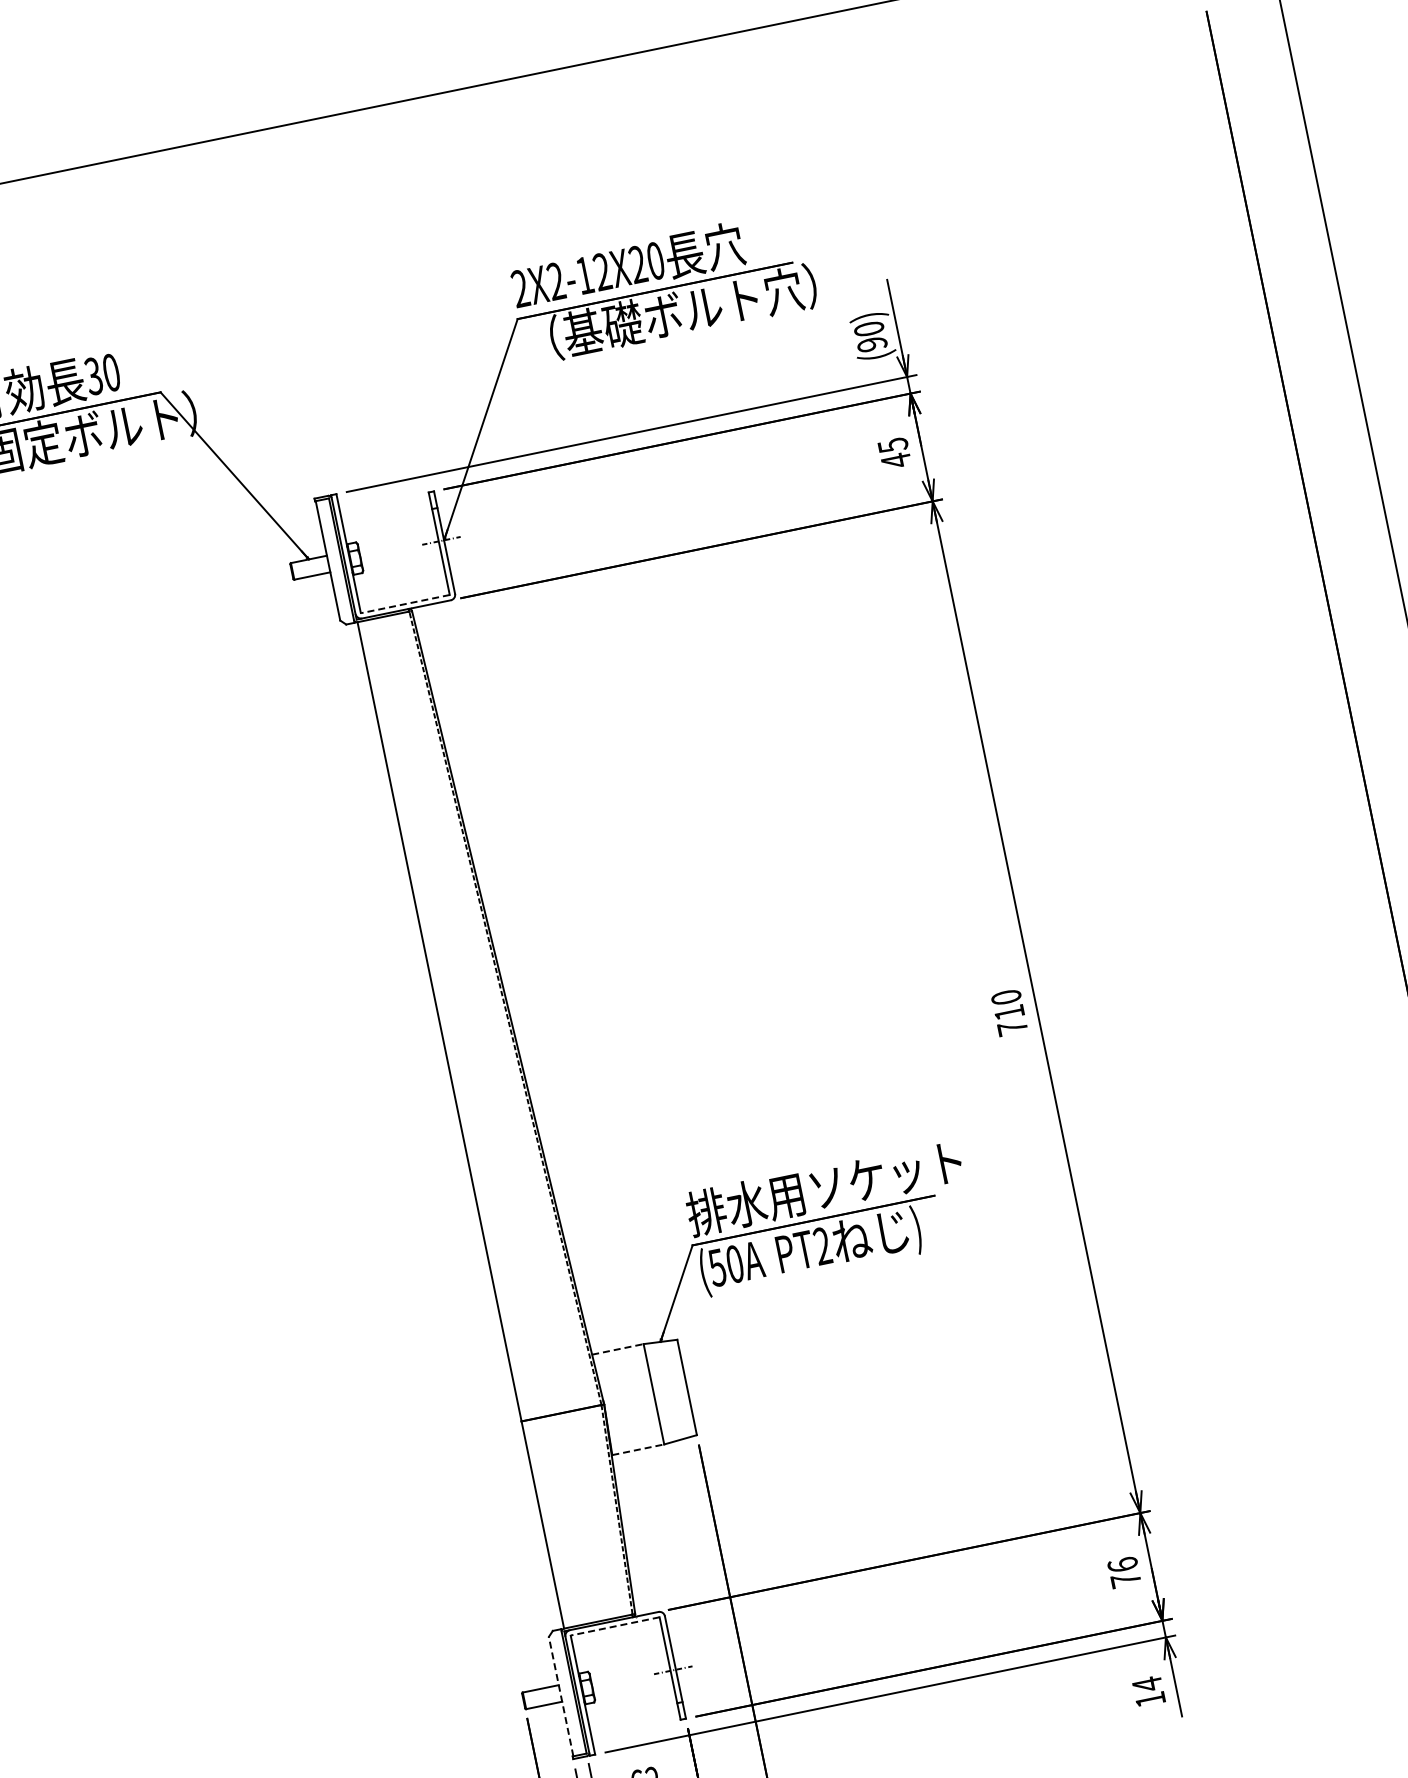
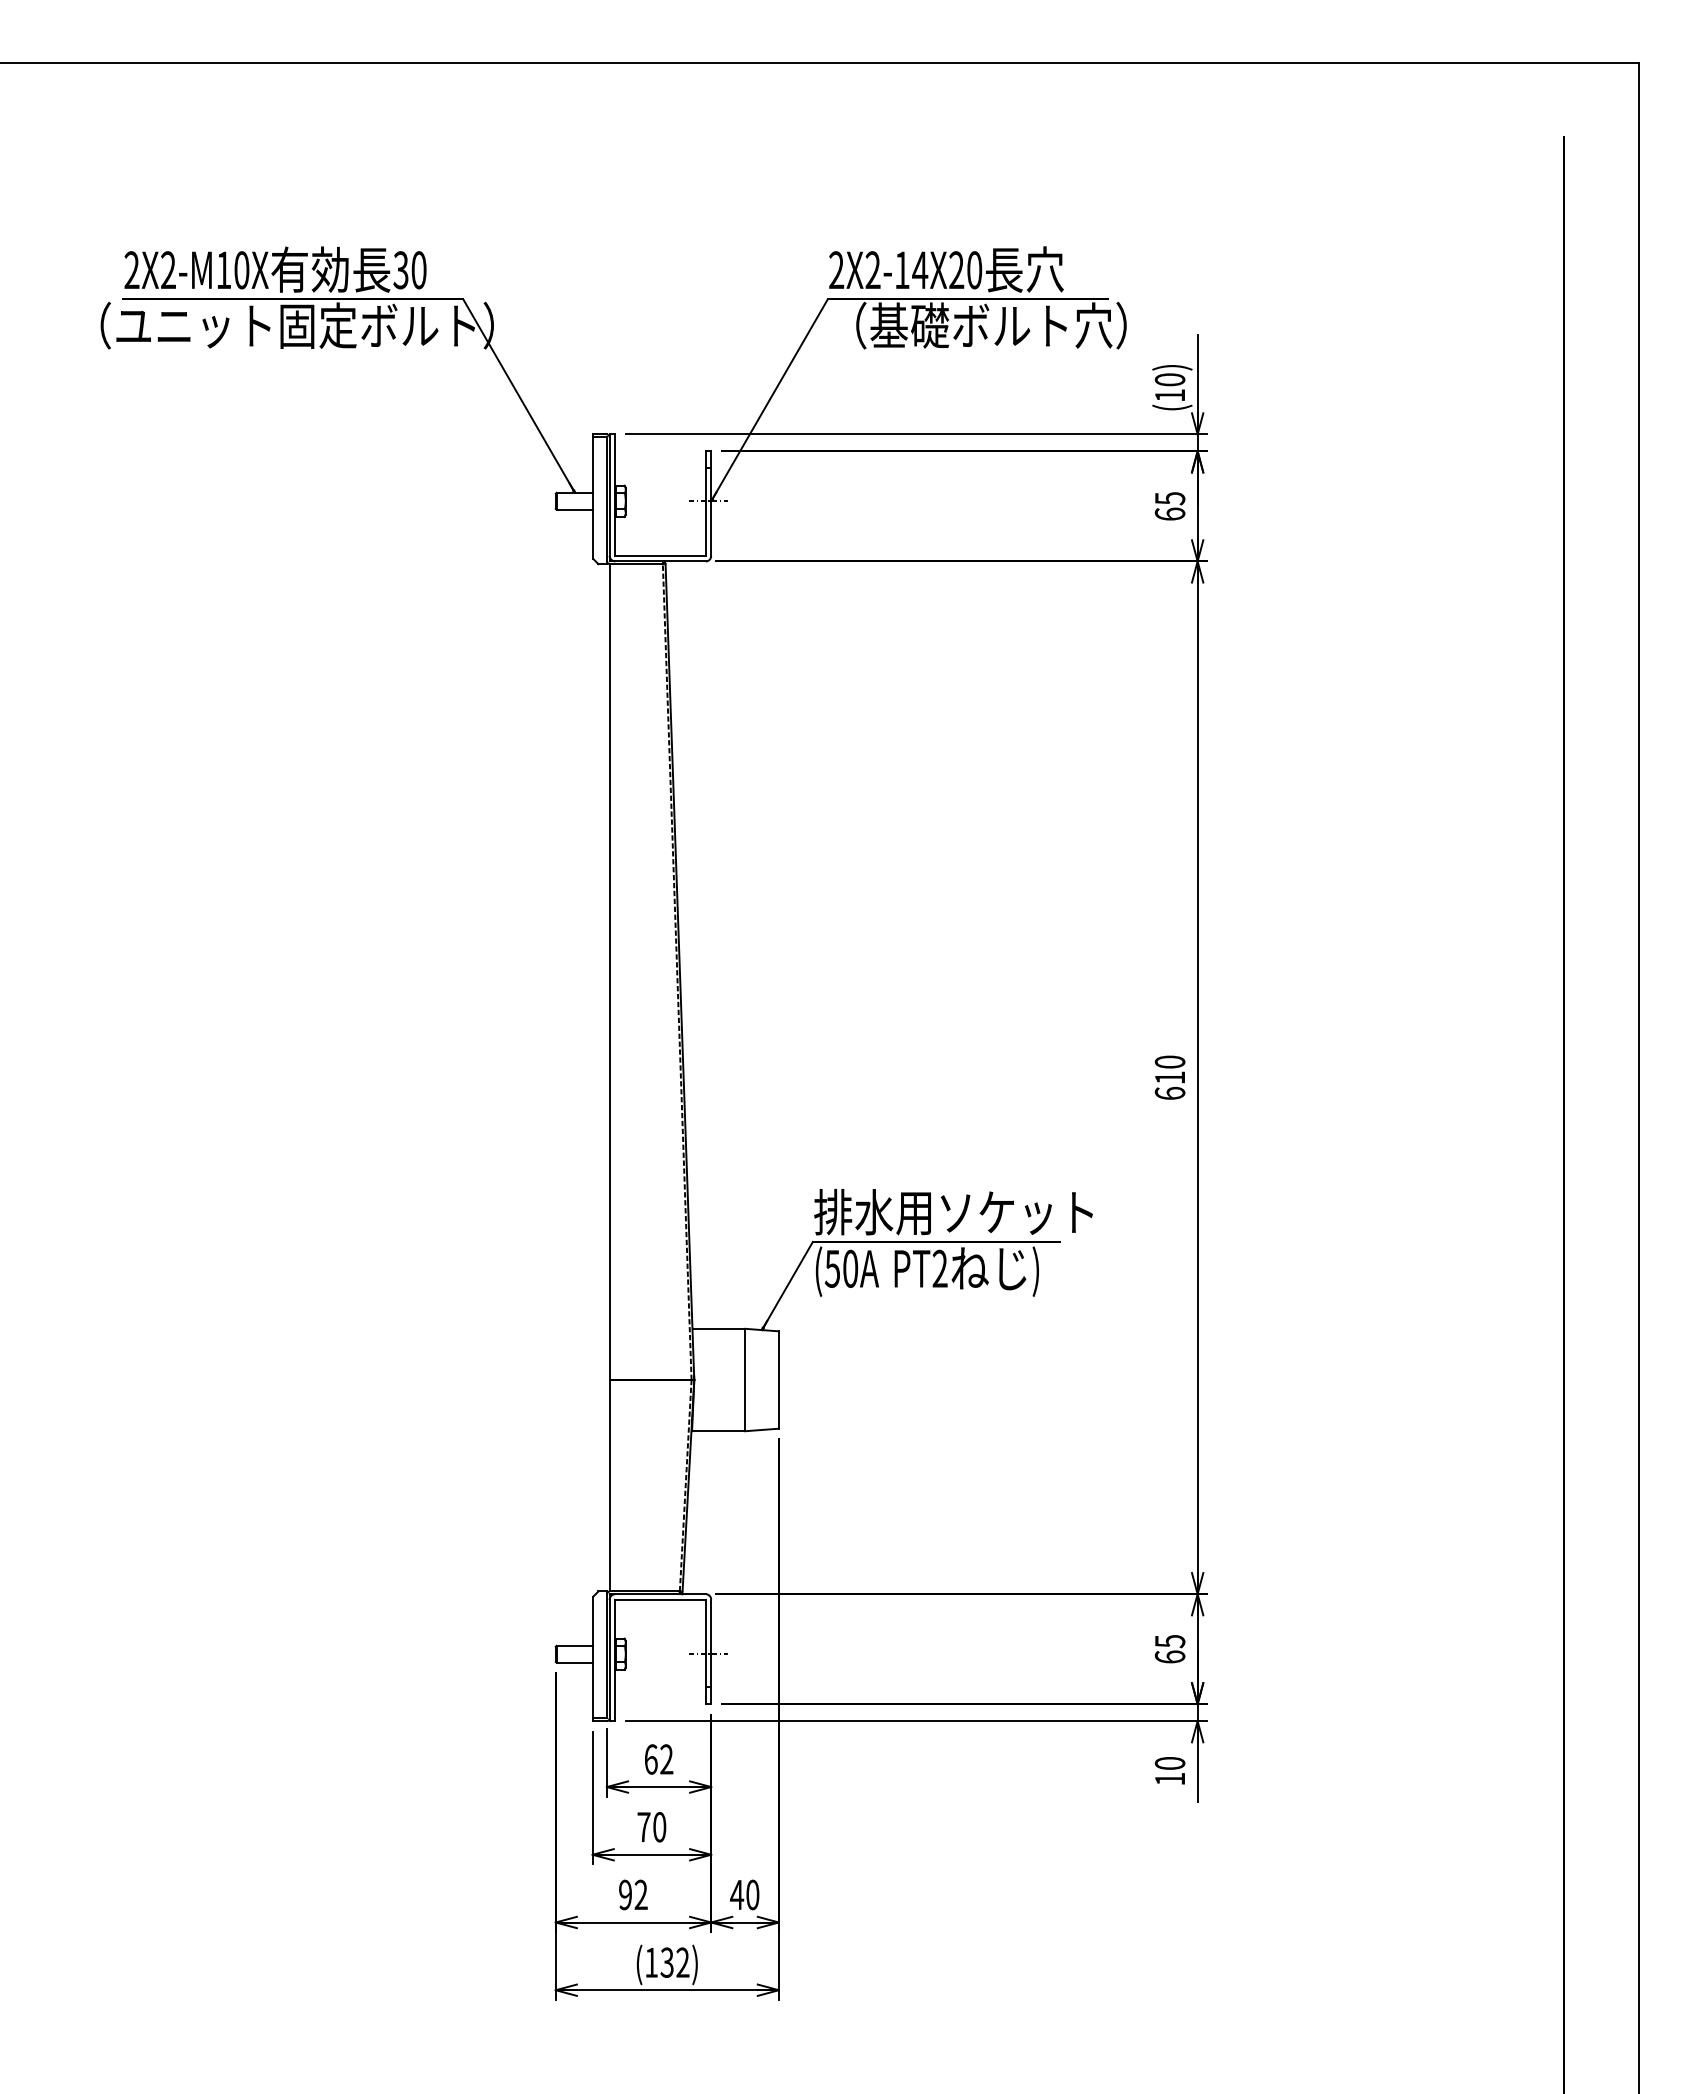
text: (602, 271) -> (920, 269), 2X2-12X20 -> 2X2-14X20
text: (871, 344) -> (1169, 395), (90) -> (10)
text: (895, 461) -> (1169, 514), 45 -> 65
line: (405, 604) -> (660, 556), dashed -> solid
text: (1011, 1027) -> (1169, 1092), 710 -> 610
line: (618, 1348) -> (719, 1328), dashed -> solid
line: (639, 1449) -> (719, 1431), dashed -> solid
text: (1123, 1571) -> (1169, 1648), 76 -> 65
line: (615, 1626) -> (660, 1599), dashed -> solid
text: (1146, 1684) -> (1169, 1763), 14 -> 10
line: (561, 1696) -> (593, 1657), dashed -> solid

